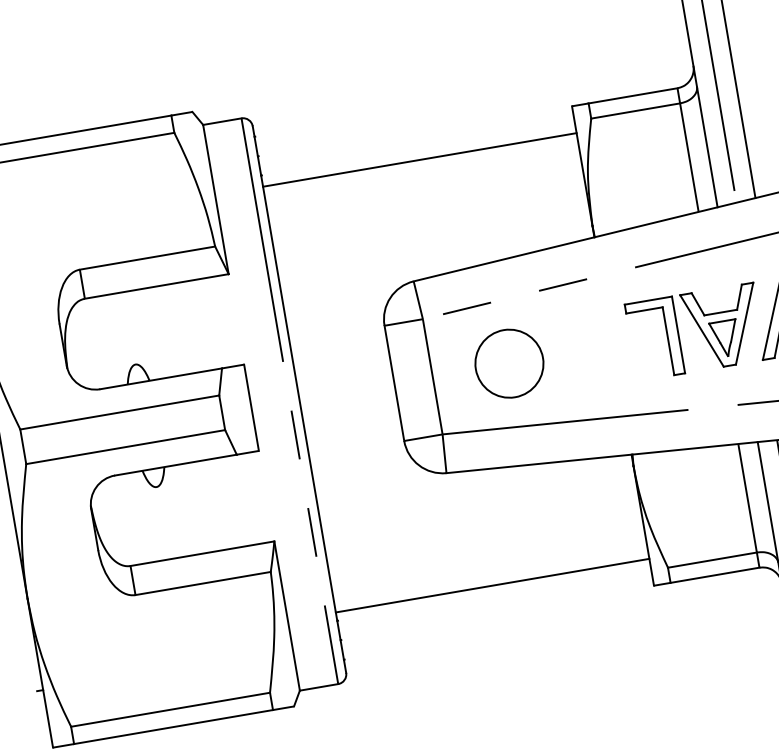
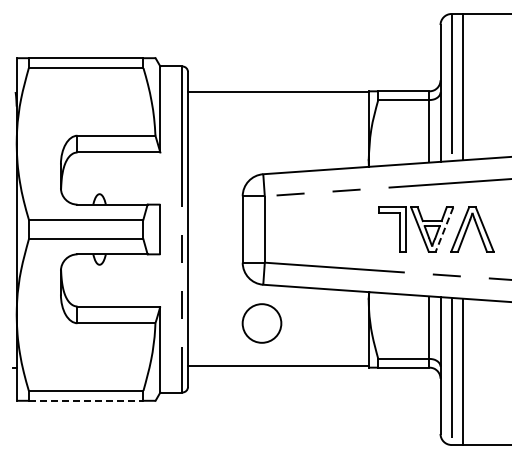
line: (420, 159) -> (278, 91), moved
line: (744, 323) -> (444, 229), solid -> dashed
circle: (508, 363) -> (261, 323), moved
line: (492, 586) -> (278, 366), moved
line: (174, 726) -> (86, 400), solid -> dashed

